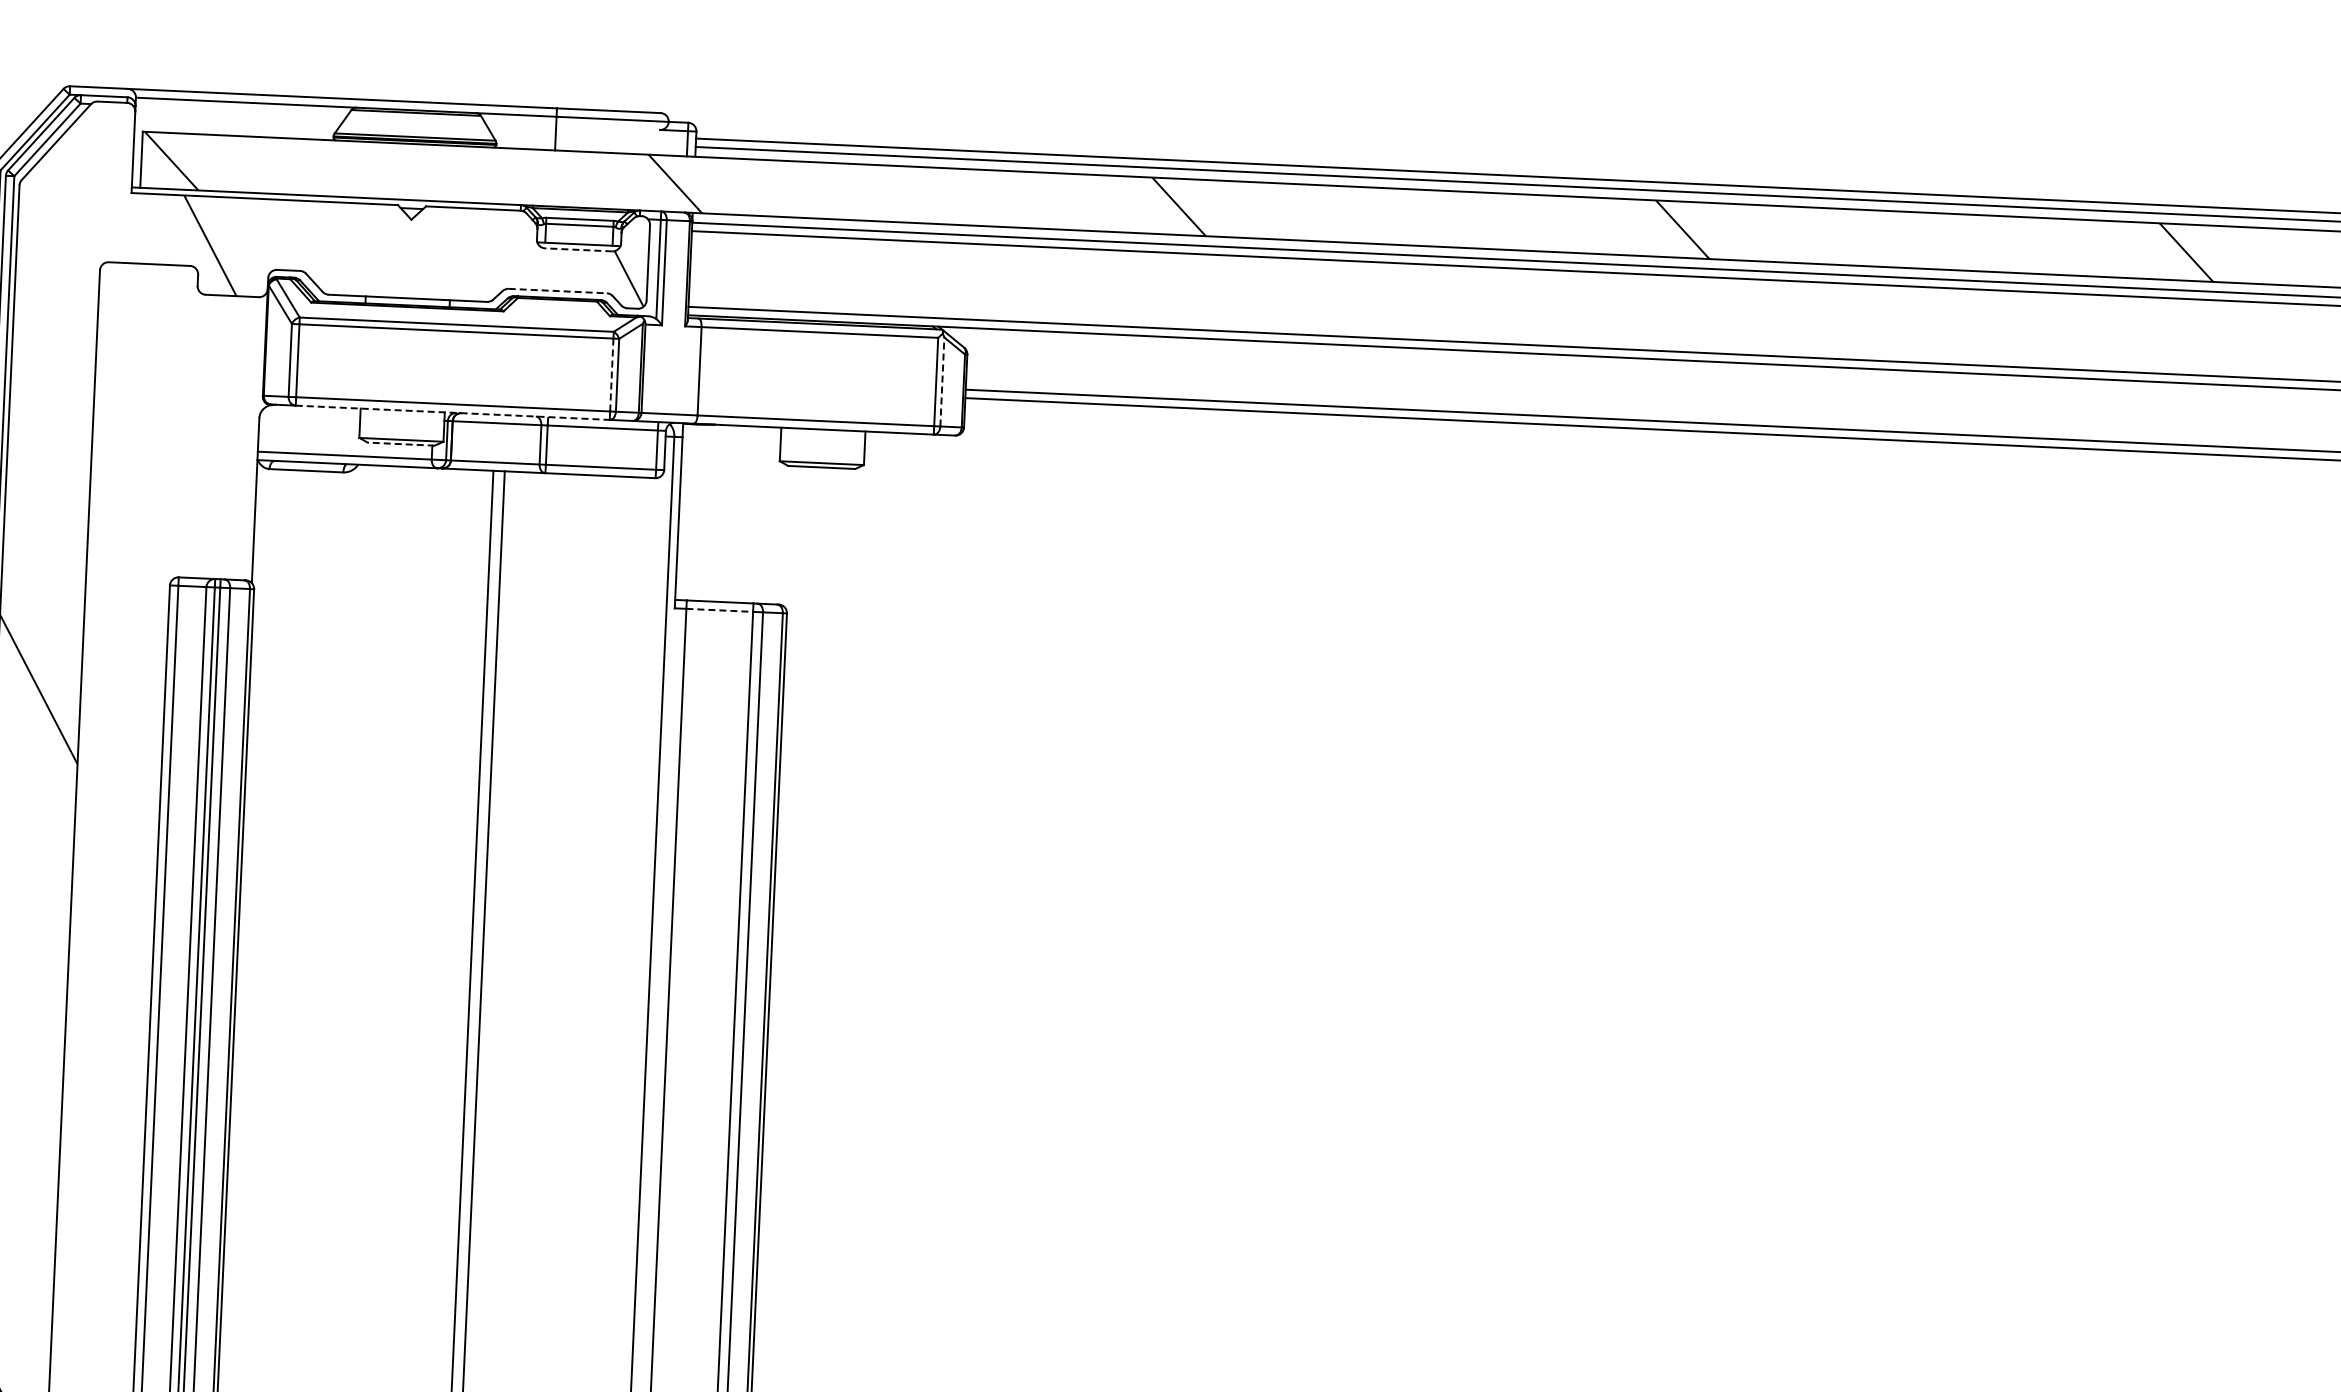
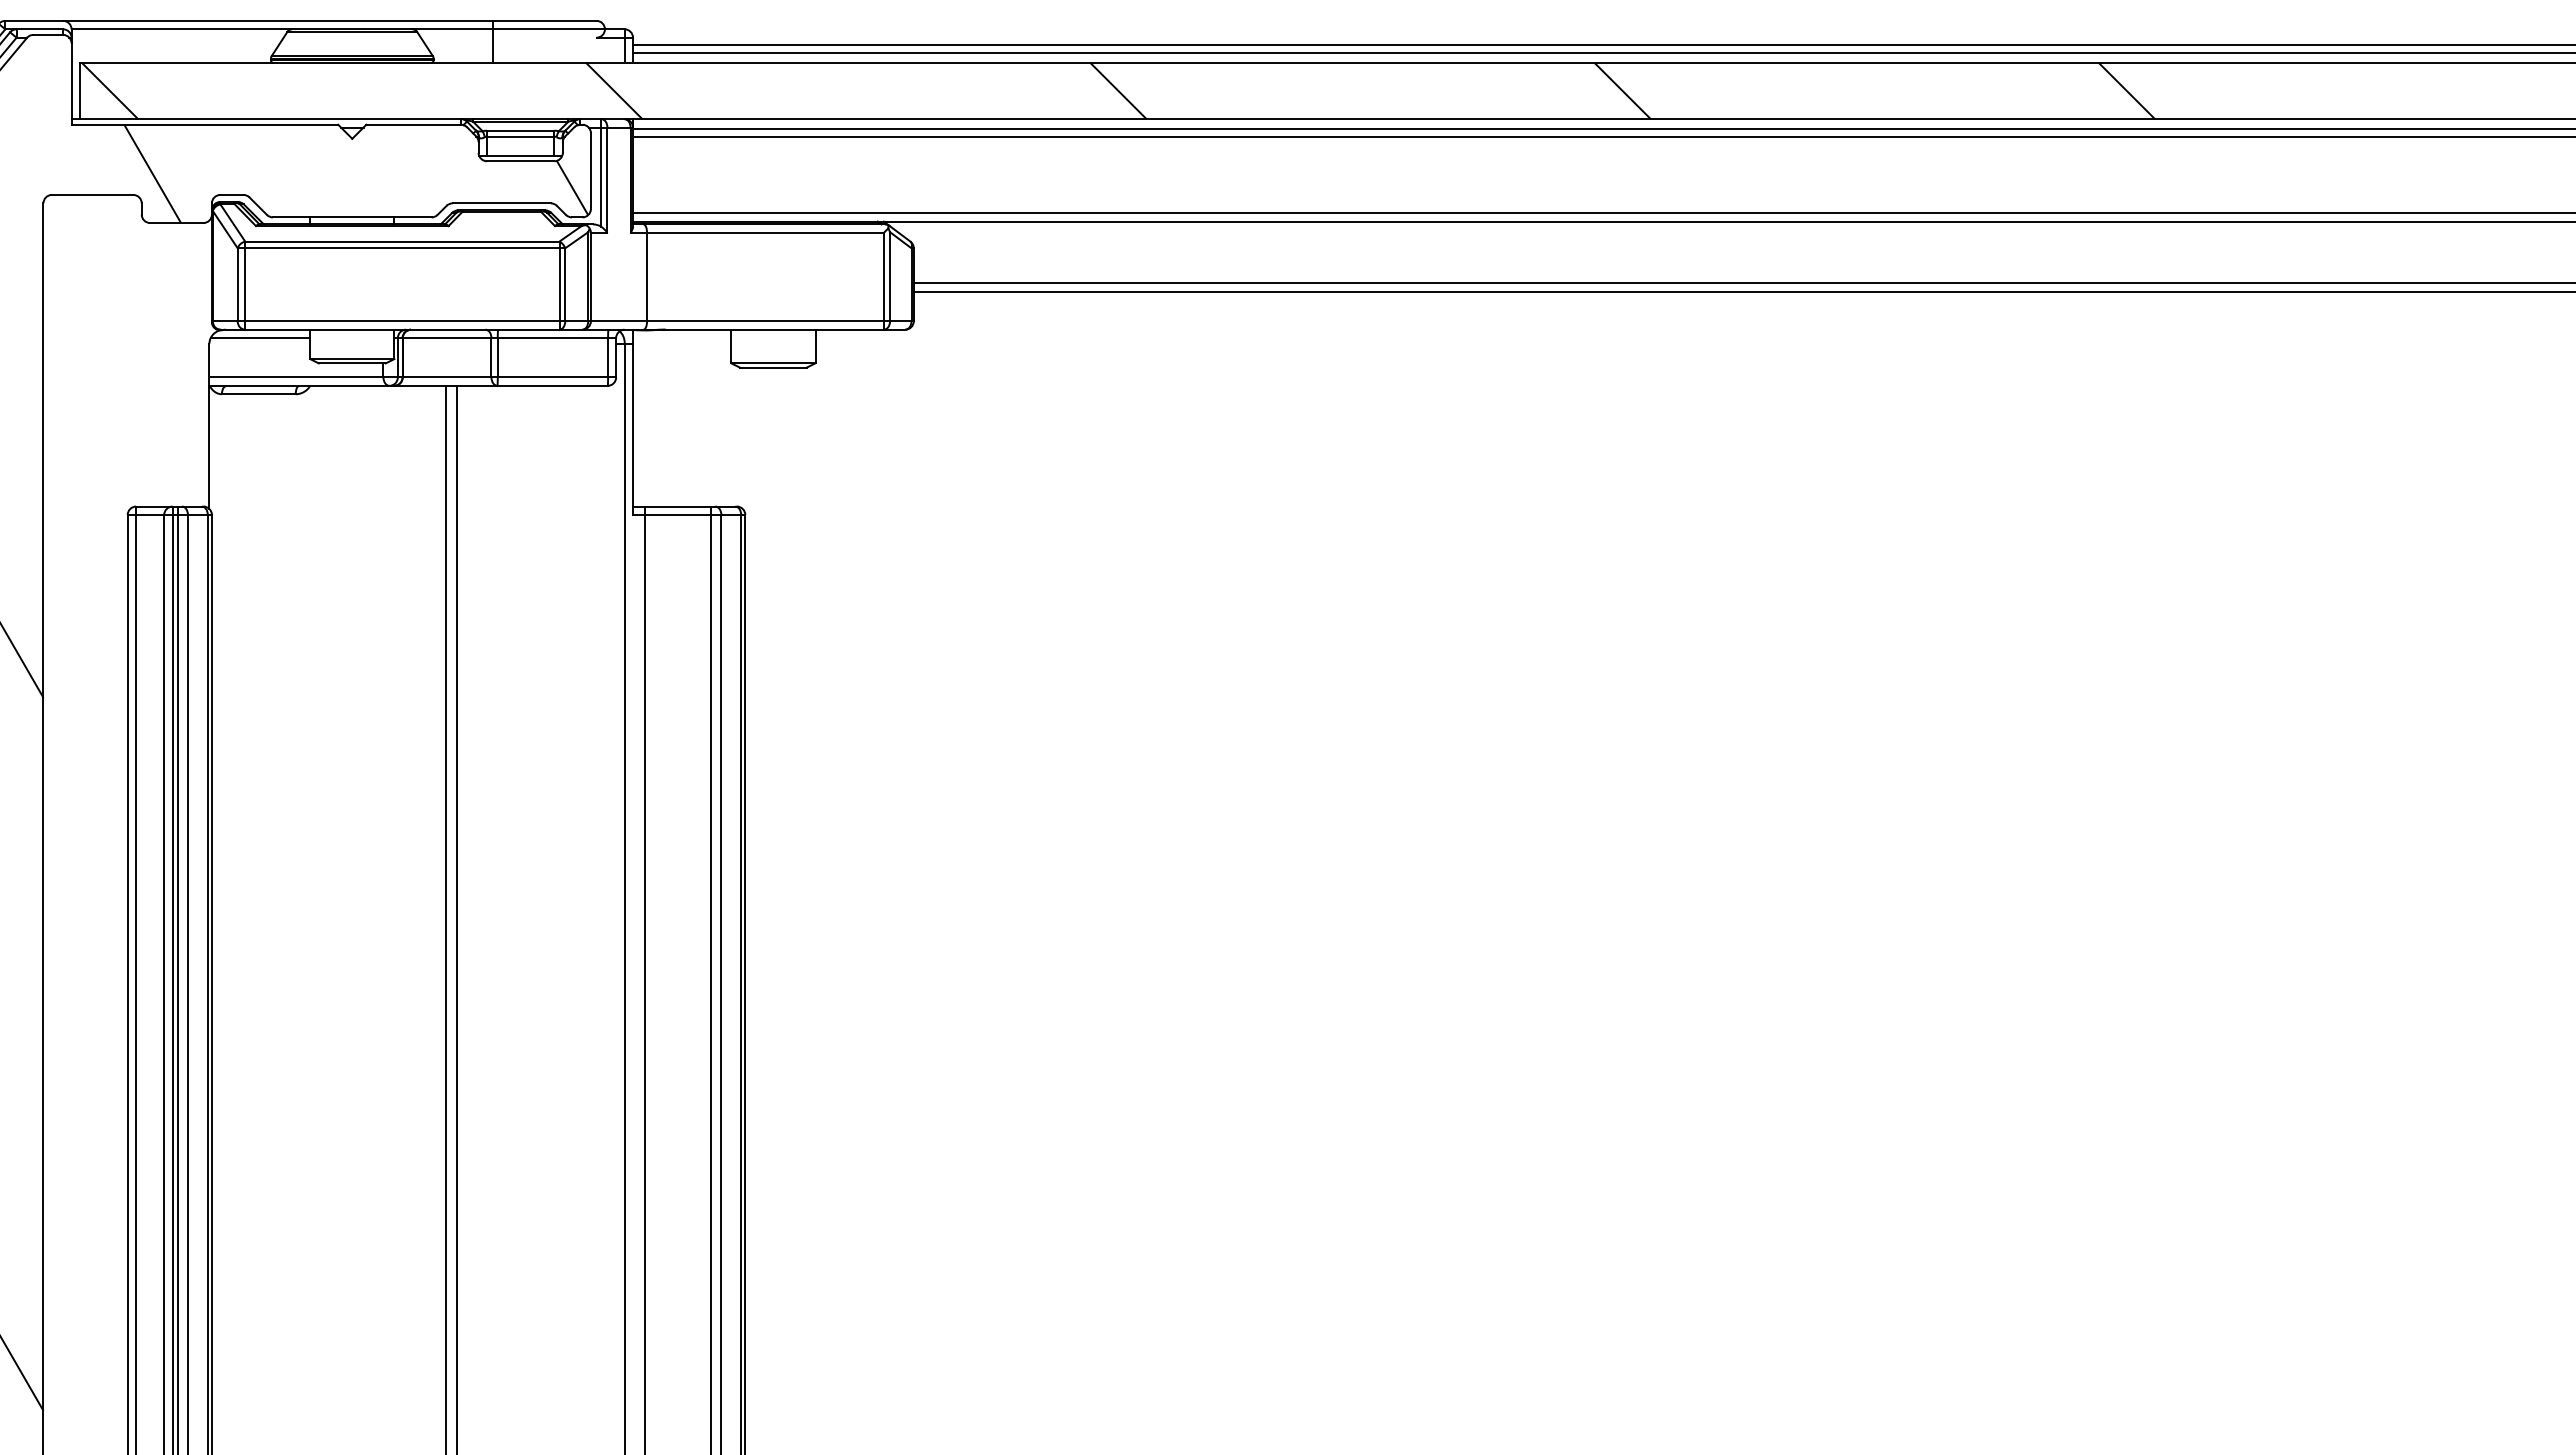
line: (578, 250) -> (520, 161), dashed -> solid
line: (558, 291) -> (502, 203), dashed -> solid
line: (611, 375) -> (559, 285), dashed -> solid
line: (942, 381) -> (890, 276), dashed -> solid
line: (452, 412) -> (402, 329), dashed -> solid
line: (310, 415) -> (260, 338), added
line: (400, 444) -> (351, 363), dashed -> solid
line: (720, 609) -> (678, 514), dashed -> solid

